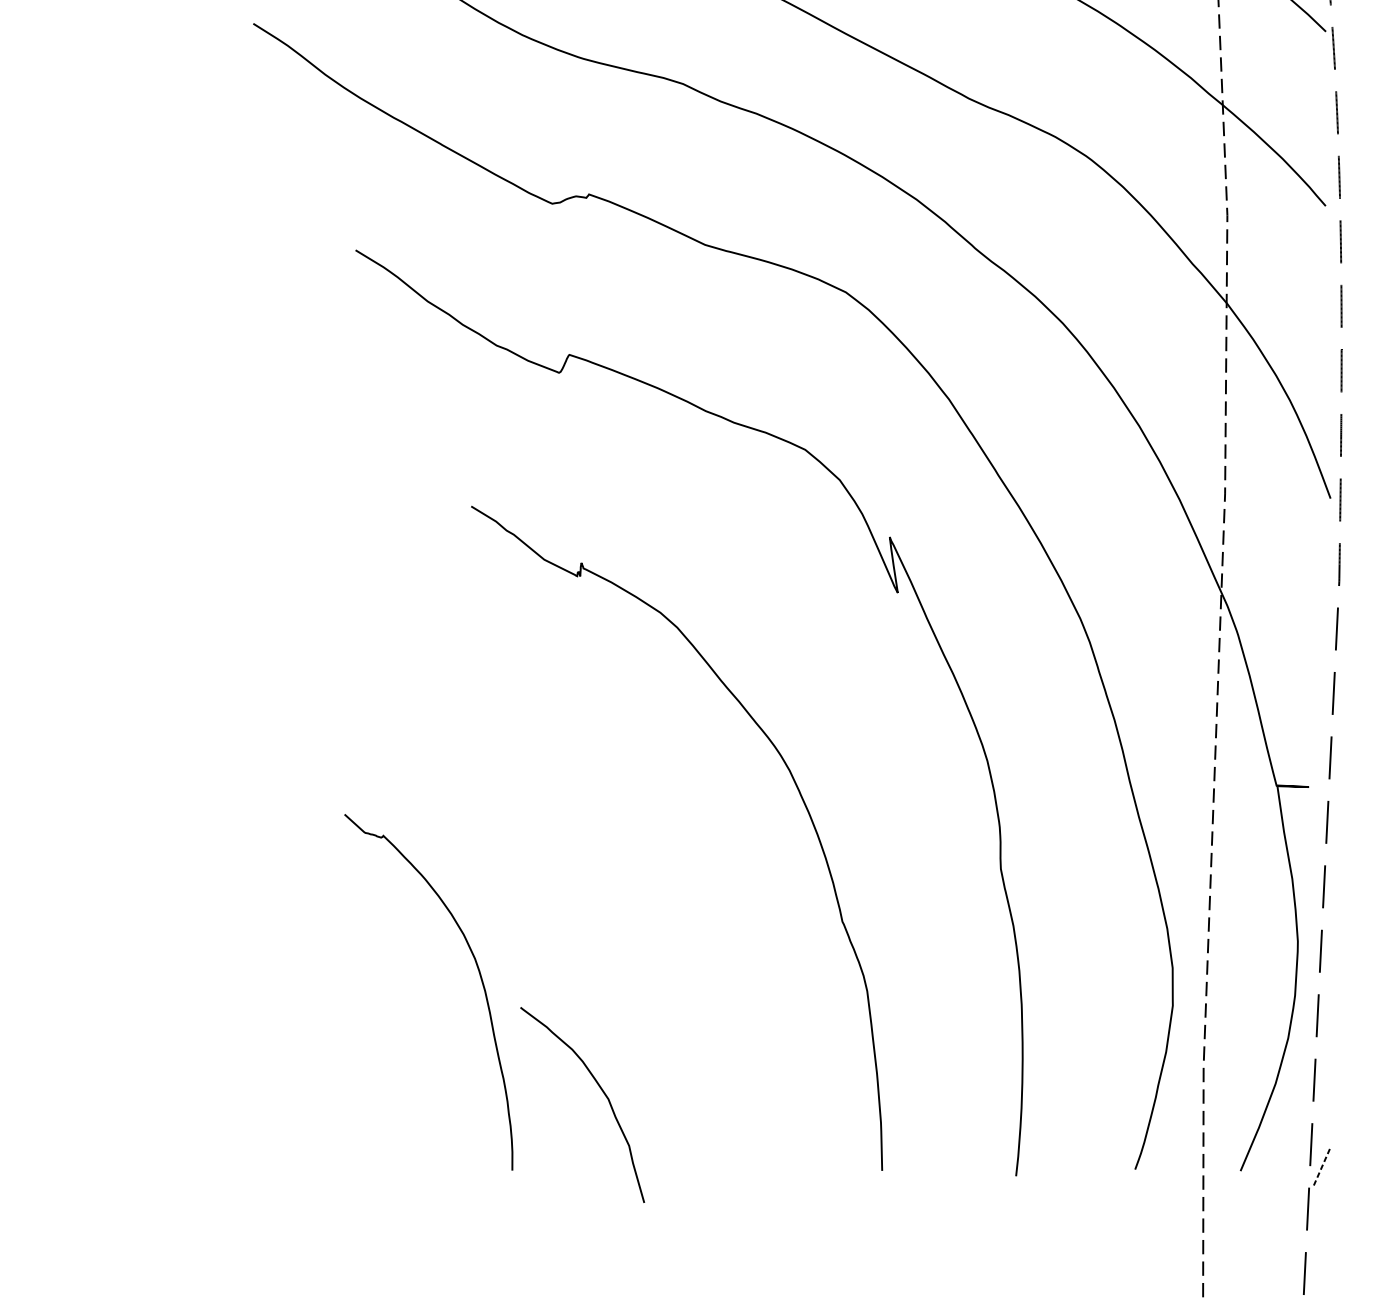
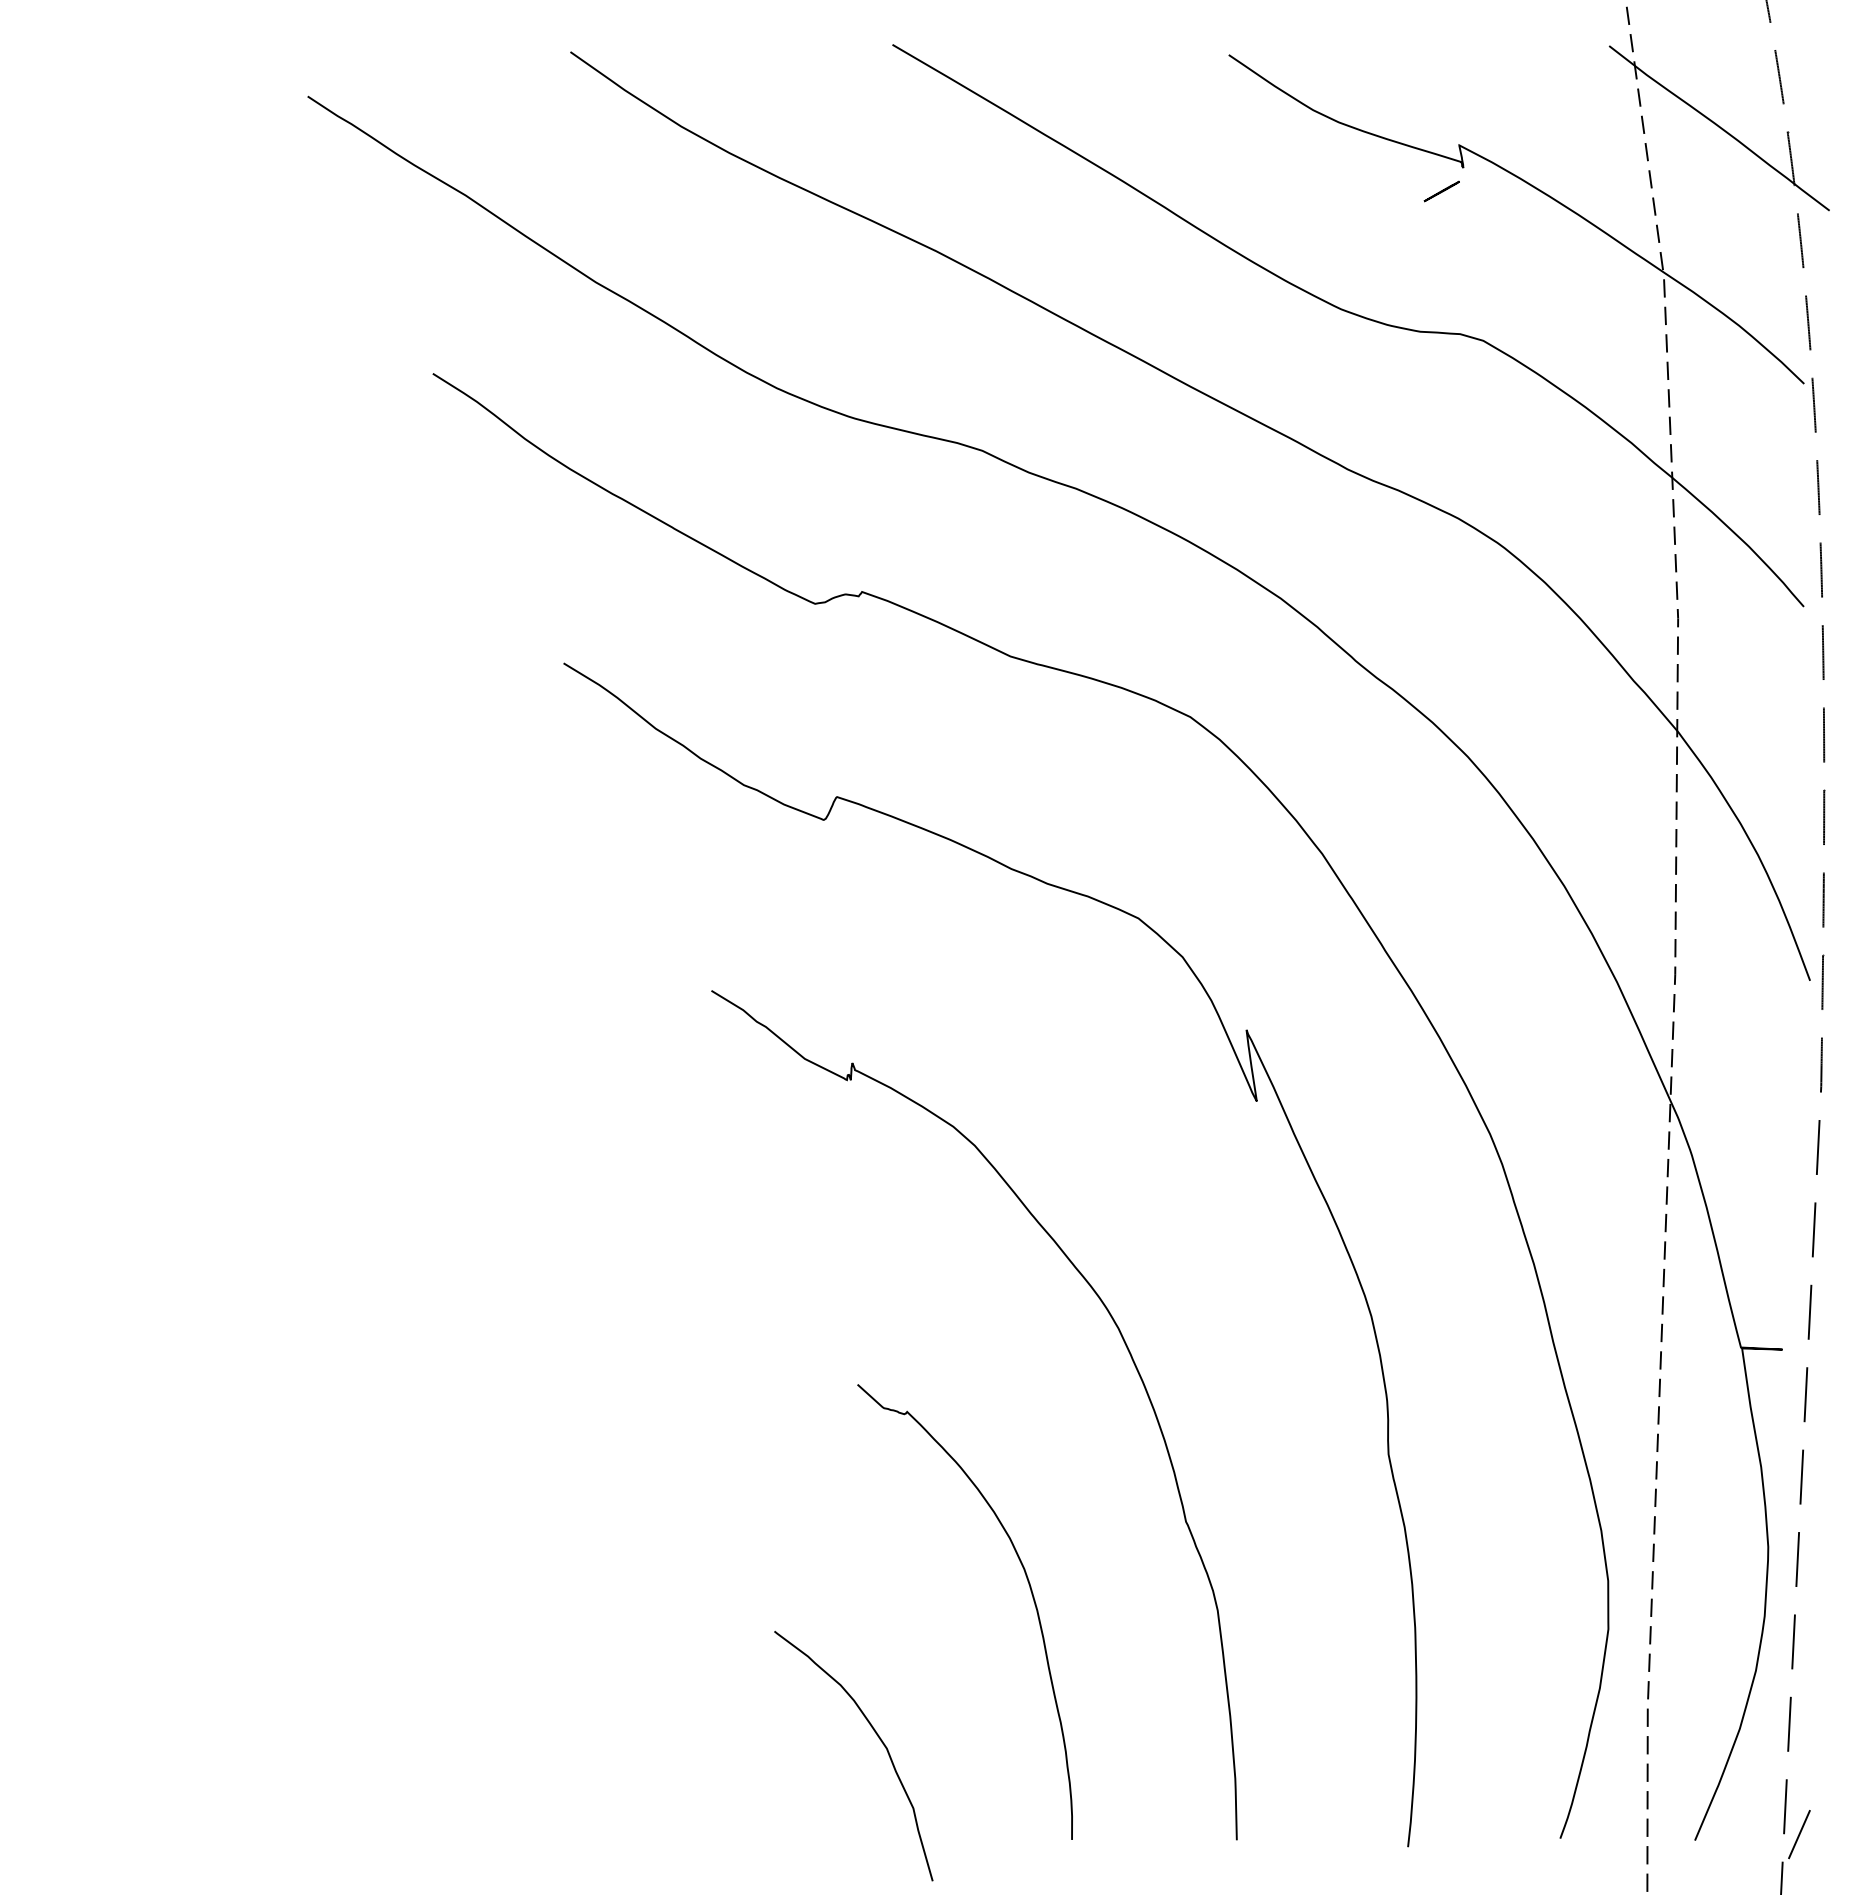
curve: (479, 973) -> (1029, 1588), moved
line: (1322, 1166) -> (1799, 1834), dashed -> solid

